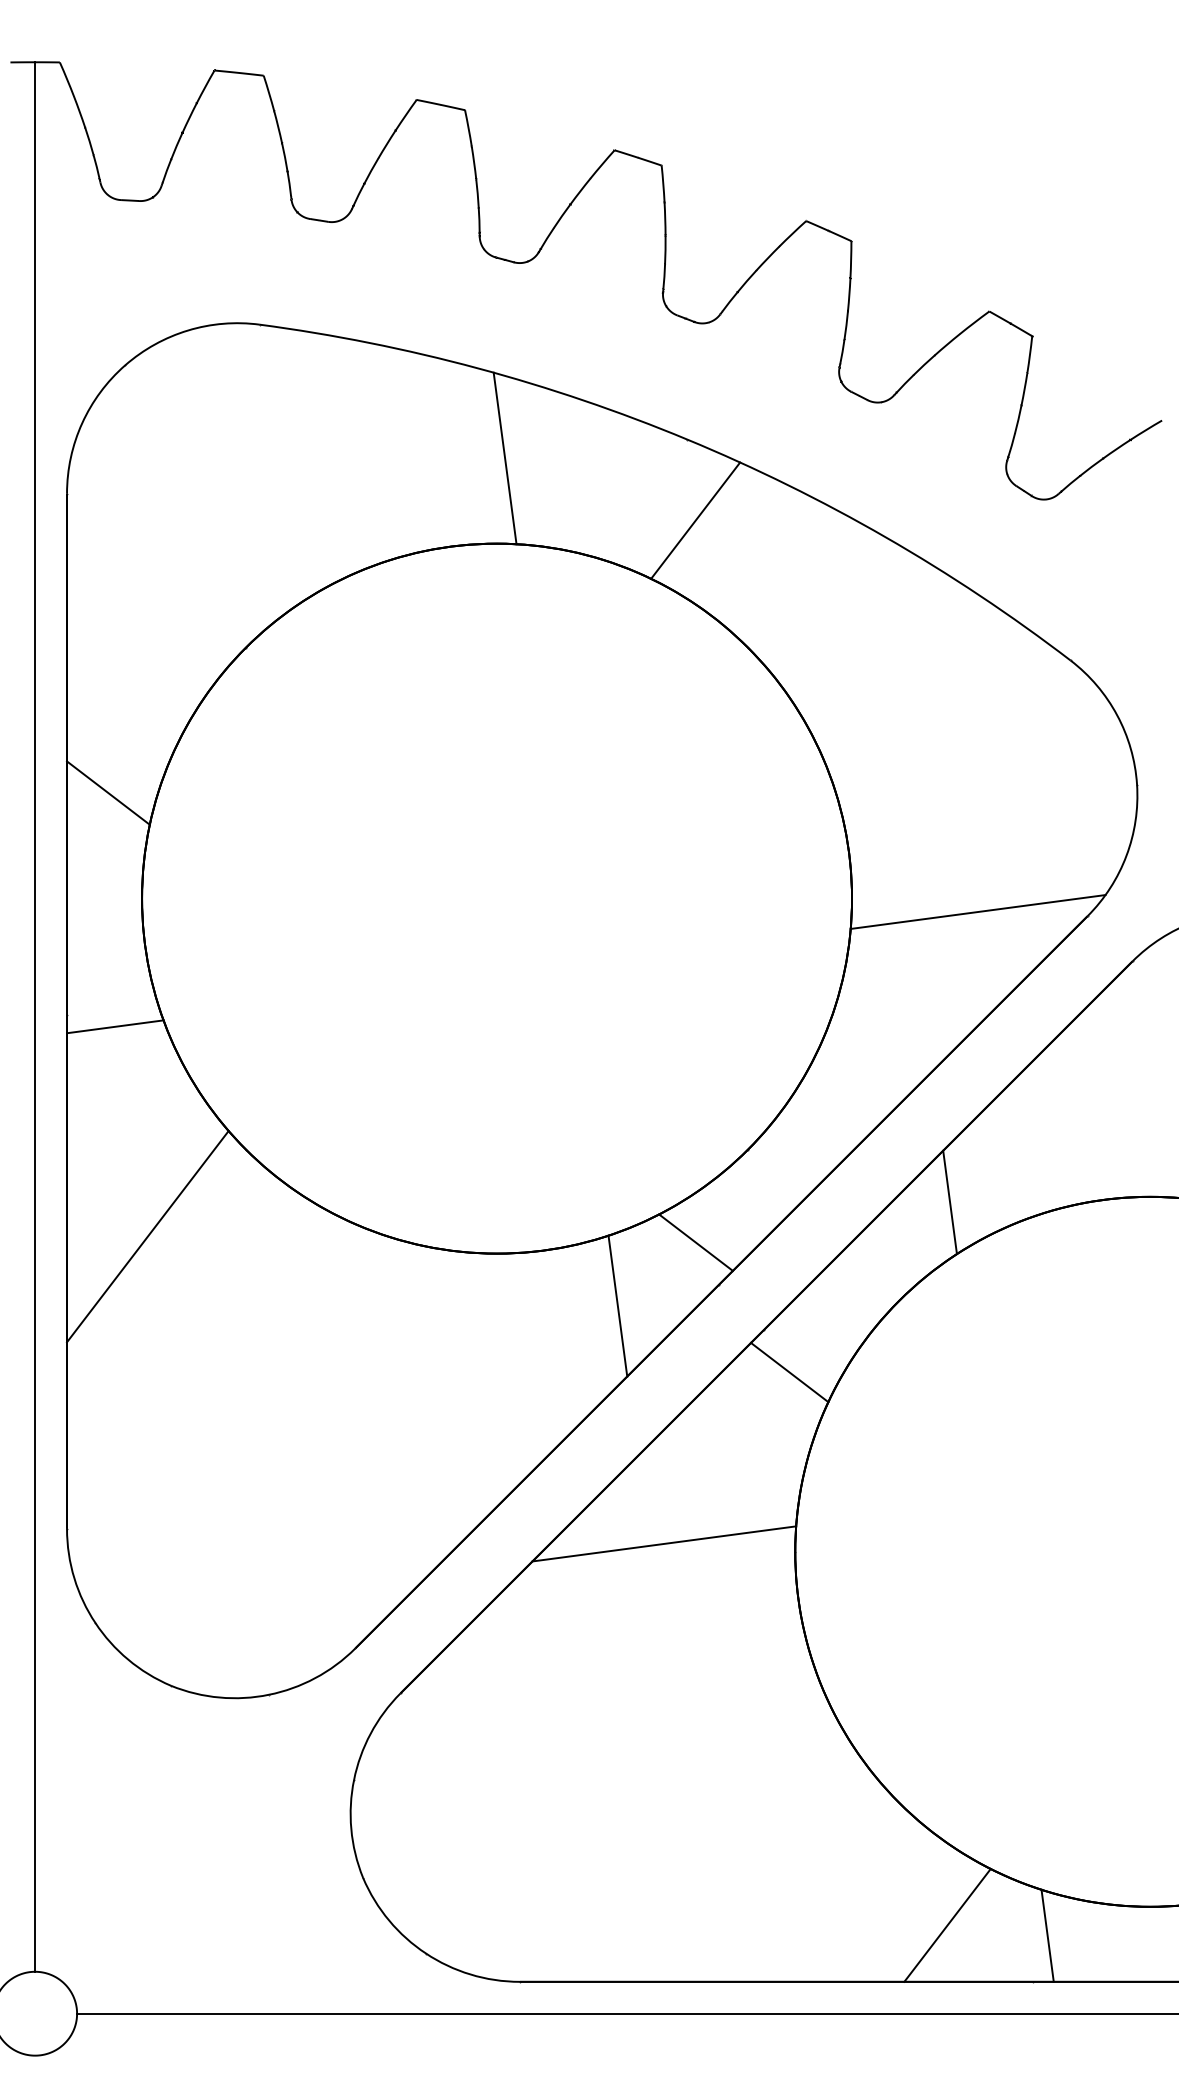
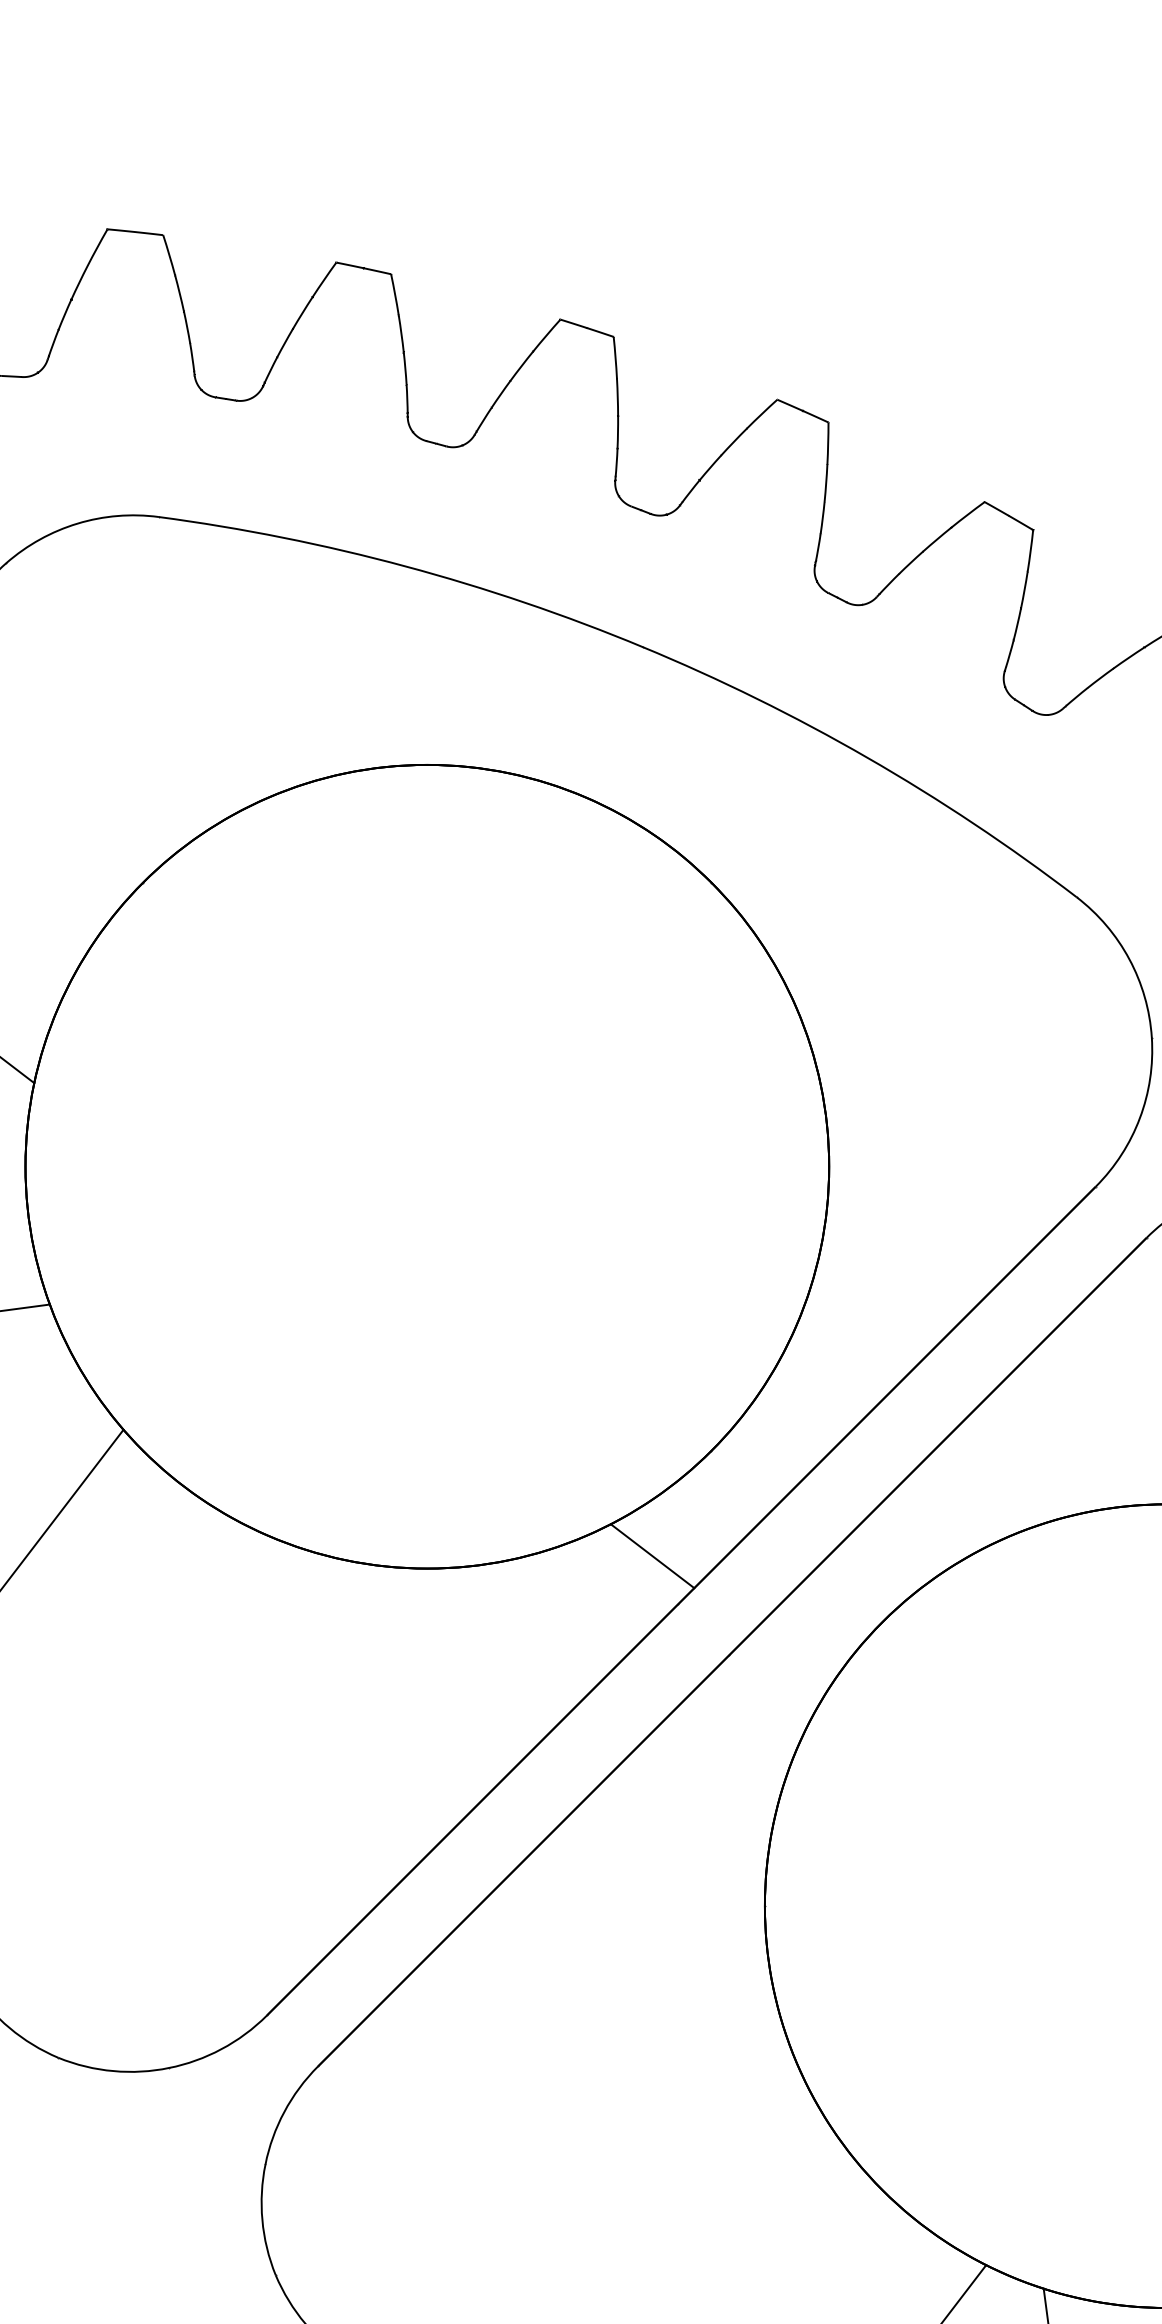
line: (504, 458) -> (435, 668), removed
line: (695, 520) -> (651, 738), removed
line: (977, 911) -> (971, 1181), removed
line: (949, 1202) -> (939, 1510), removed
line: (617, 1305) -> (563, 1627), removed
line: (789, 1372) -> (758, 1703), removed
line: (664, 1543) -> (616, 1896), removed

